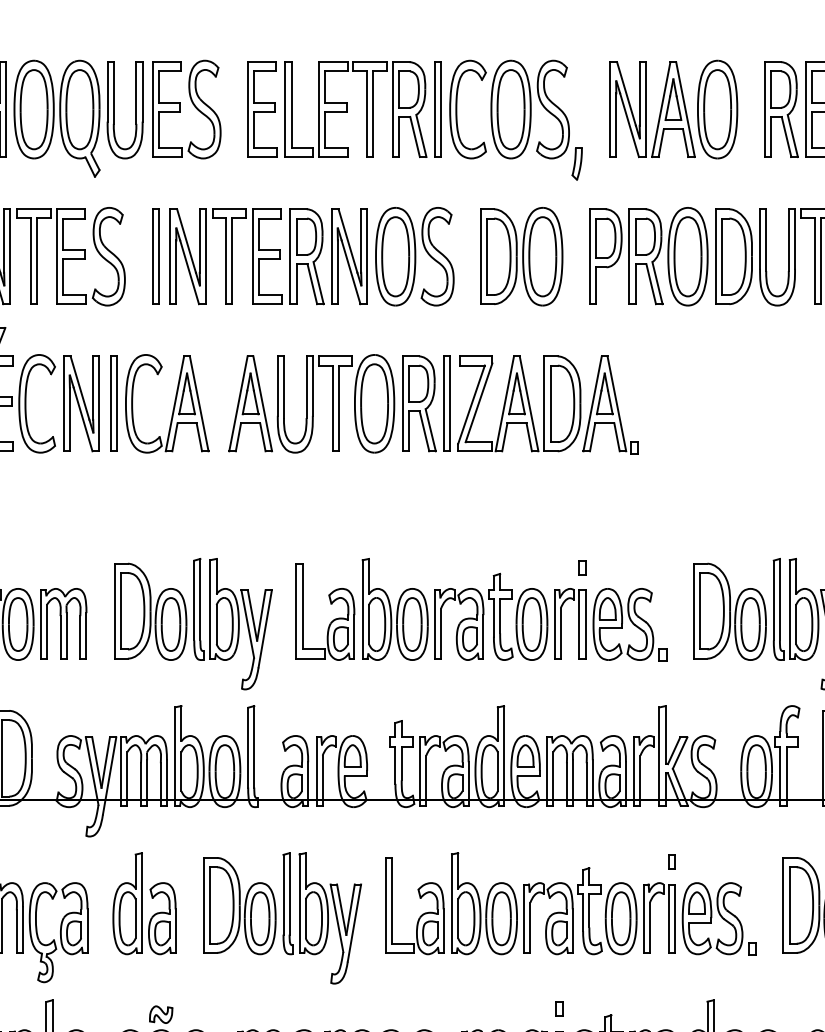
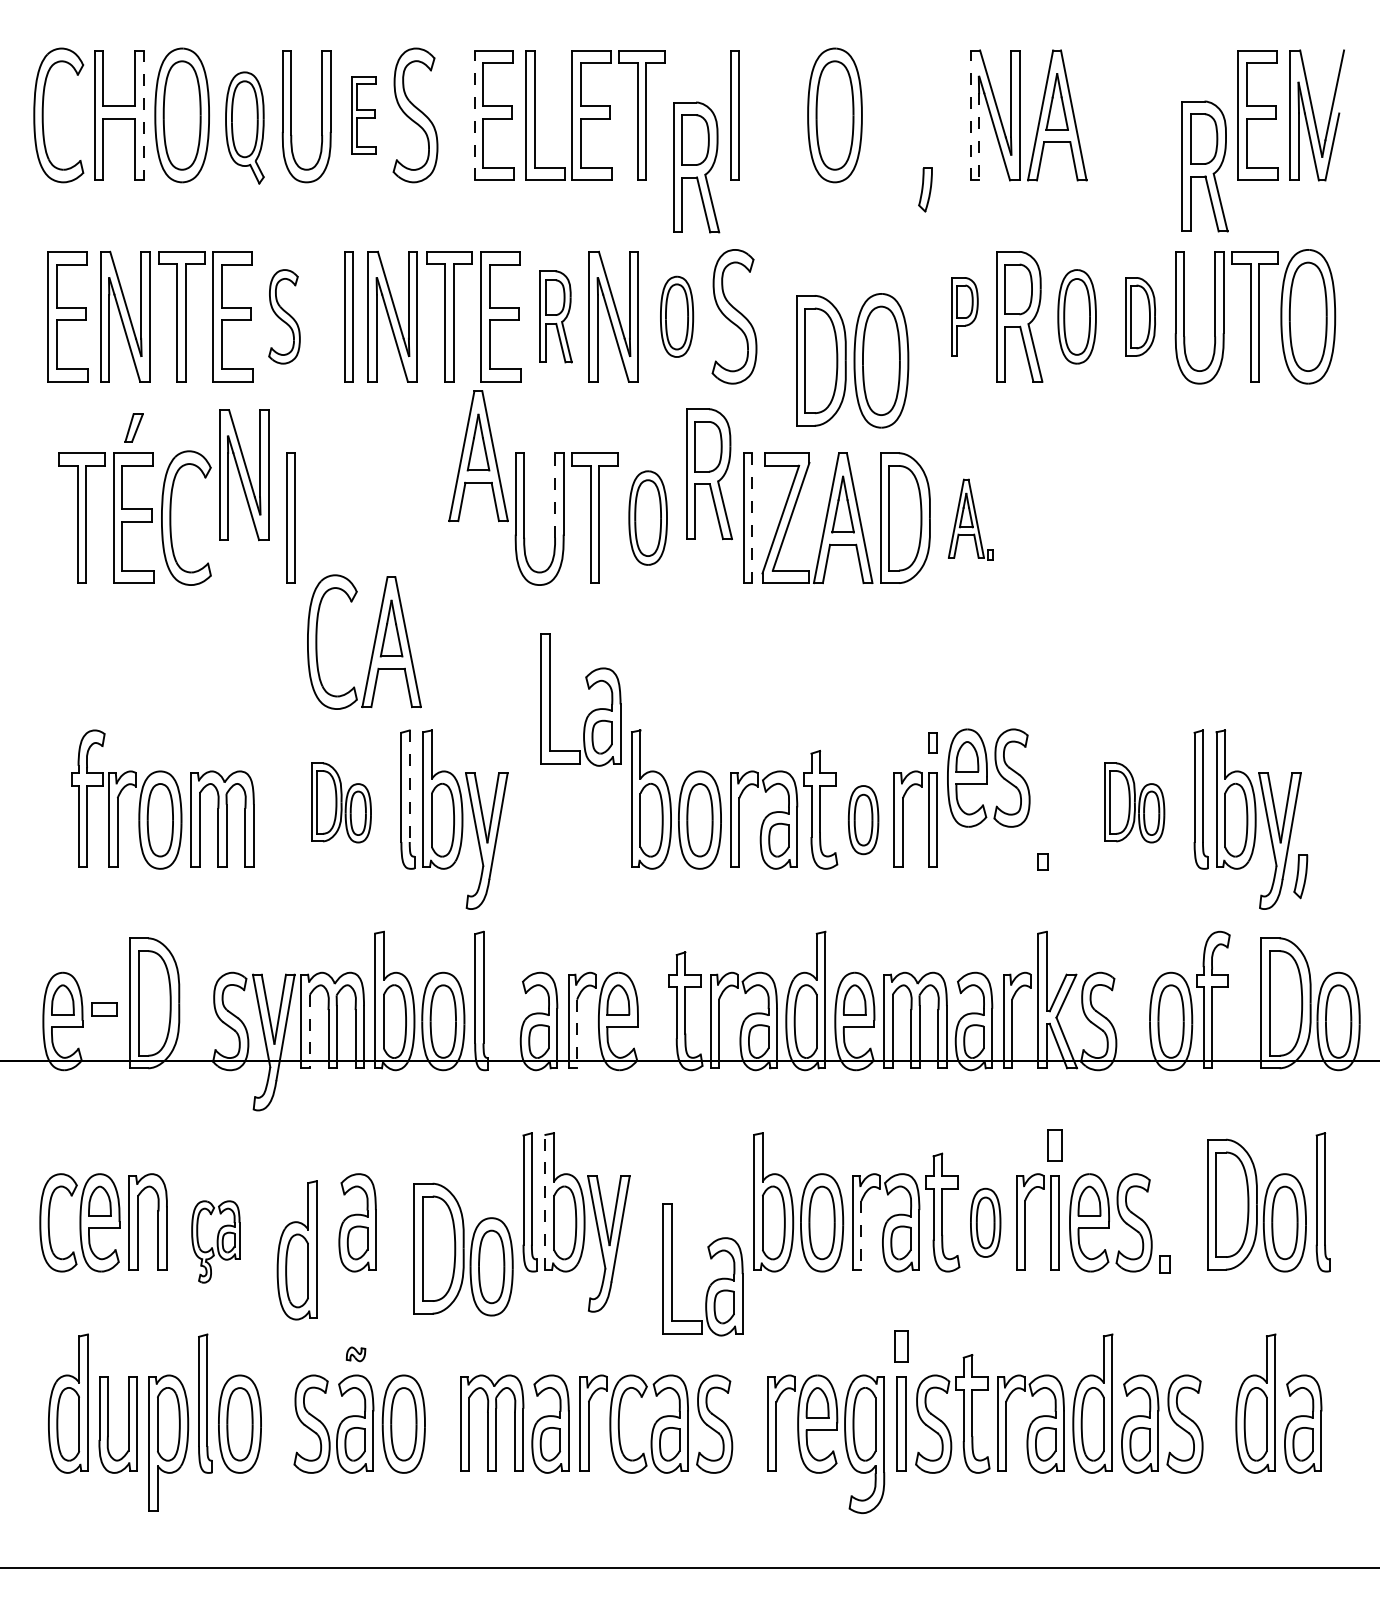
line: (5, 109) -> (143, 115), solid -> dashed
part: (166, 109) -> (363, 115), size x0.6
line: (247, 109) -> (474, 115), solid -> dashed
part: (409, 109) -> (696, 167), moved
part: (456, 109) -> (760, 115), removed
part: (553, 109) -> (892, 115), removed
line: (610, 109) -> (970, 115), solid -> dashed
part: (717, 109) -> (1117, 115), removed
part: (781, 109) -> (1204, 166), moved
part: (79, 118) -> (244, 127), size x0.7
line: (616, 124) -> (979, 136), solid -> dashed
part: (108, 256) -> (284, 316), size x0.7
part: (306, 256) -> (555, 316), size x0.7
part: (395, 256) -> (676, 316), size x0.6
part: (521, 256) -> (852, 360), moved
part: (605, 256) -> (964, 316), size x0.6
part: (687, 256) -> (1076, 316), size x0.7
part: (734, 256) -> (1140, 316), size x0.6
line: (306, 386) -> (555, 494), solid -> dashed
part: (374, 403) -> (647, 517), size x0.7
part: (81, 404) -> (244, 475), moved
part: (173, 404) -> (373, 643), moved
part: (250, 404) -> (478, 456), moved
part: (419, 404) -> (709, 474), moved
line: (450, 404) -> (751, 518), solid -> dashed
part: (610, 404) -> (970, 519), size x0.6
line: (200, 599) -> (409, 786), solid -> dashed
part: (330, 604) -> (588, 689), moved
part: (150, 611) -> (341, 802), size x0.6
part: (729, 611) -> (1134, 802), size x0.6
part: (531, 623) -> (863, 819), size x0.7
part: (623, 623) -> (988, 777), moved
line: (127, 778) -> (309, 1031), solid -> dashed
line: (322, 781) -> (577, 1034), solid -> dashed
part: (671, 862) -> (1054, 1145), size x1.6
part: (420, 898) -> (710, 1259), moved
part: (127, 903) -> (296, 1250), moved
line: (299, 903) -> (545, 1201), solid -> dashed
part: (239, 906) -> (463, 1249), moved
part: (621, 918) -> (985, 1222), size x0.7
line: (530, 927) -> (861, 1235), solid -> dashed
part: (58, 932) -> (215, 1241), size x0.6
part: (559, 1009) -> (901, 1346), size x1.6
part: (160, 1014) -> (355, 1354), size x0.6

